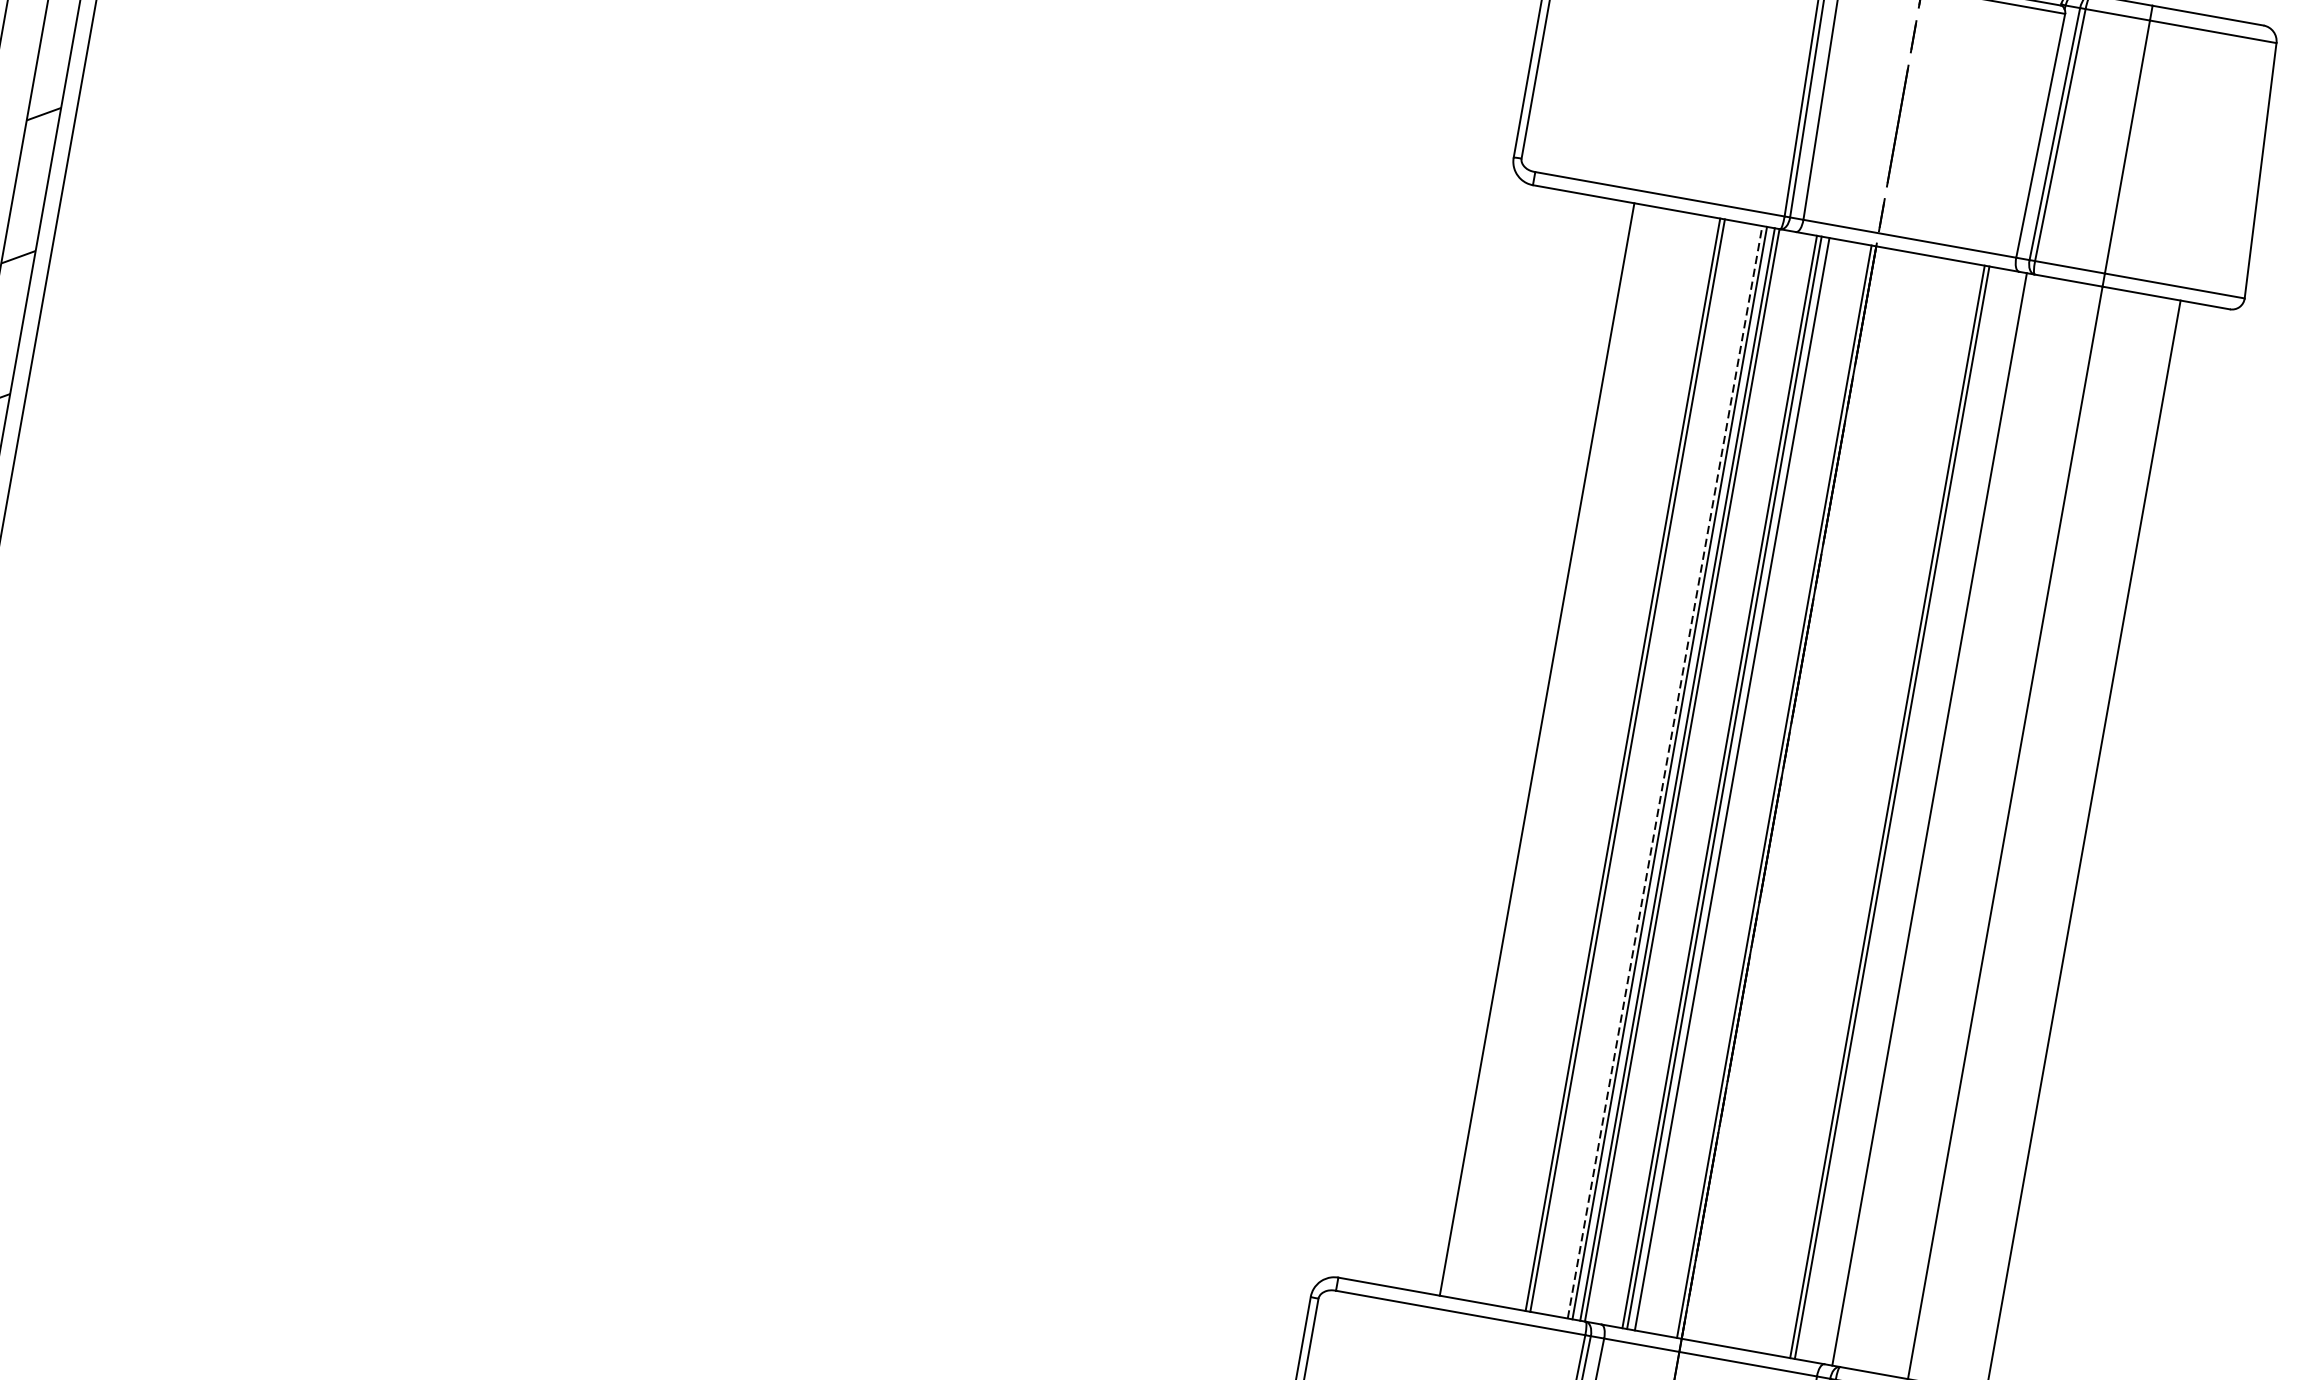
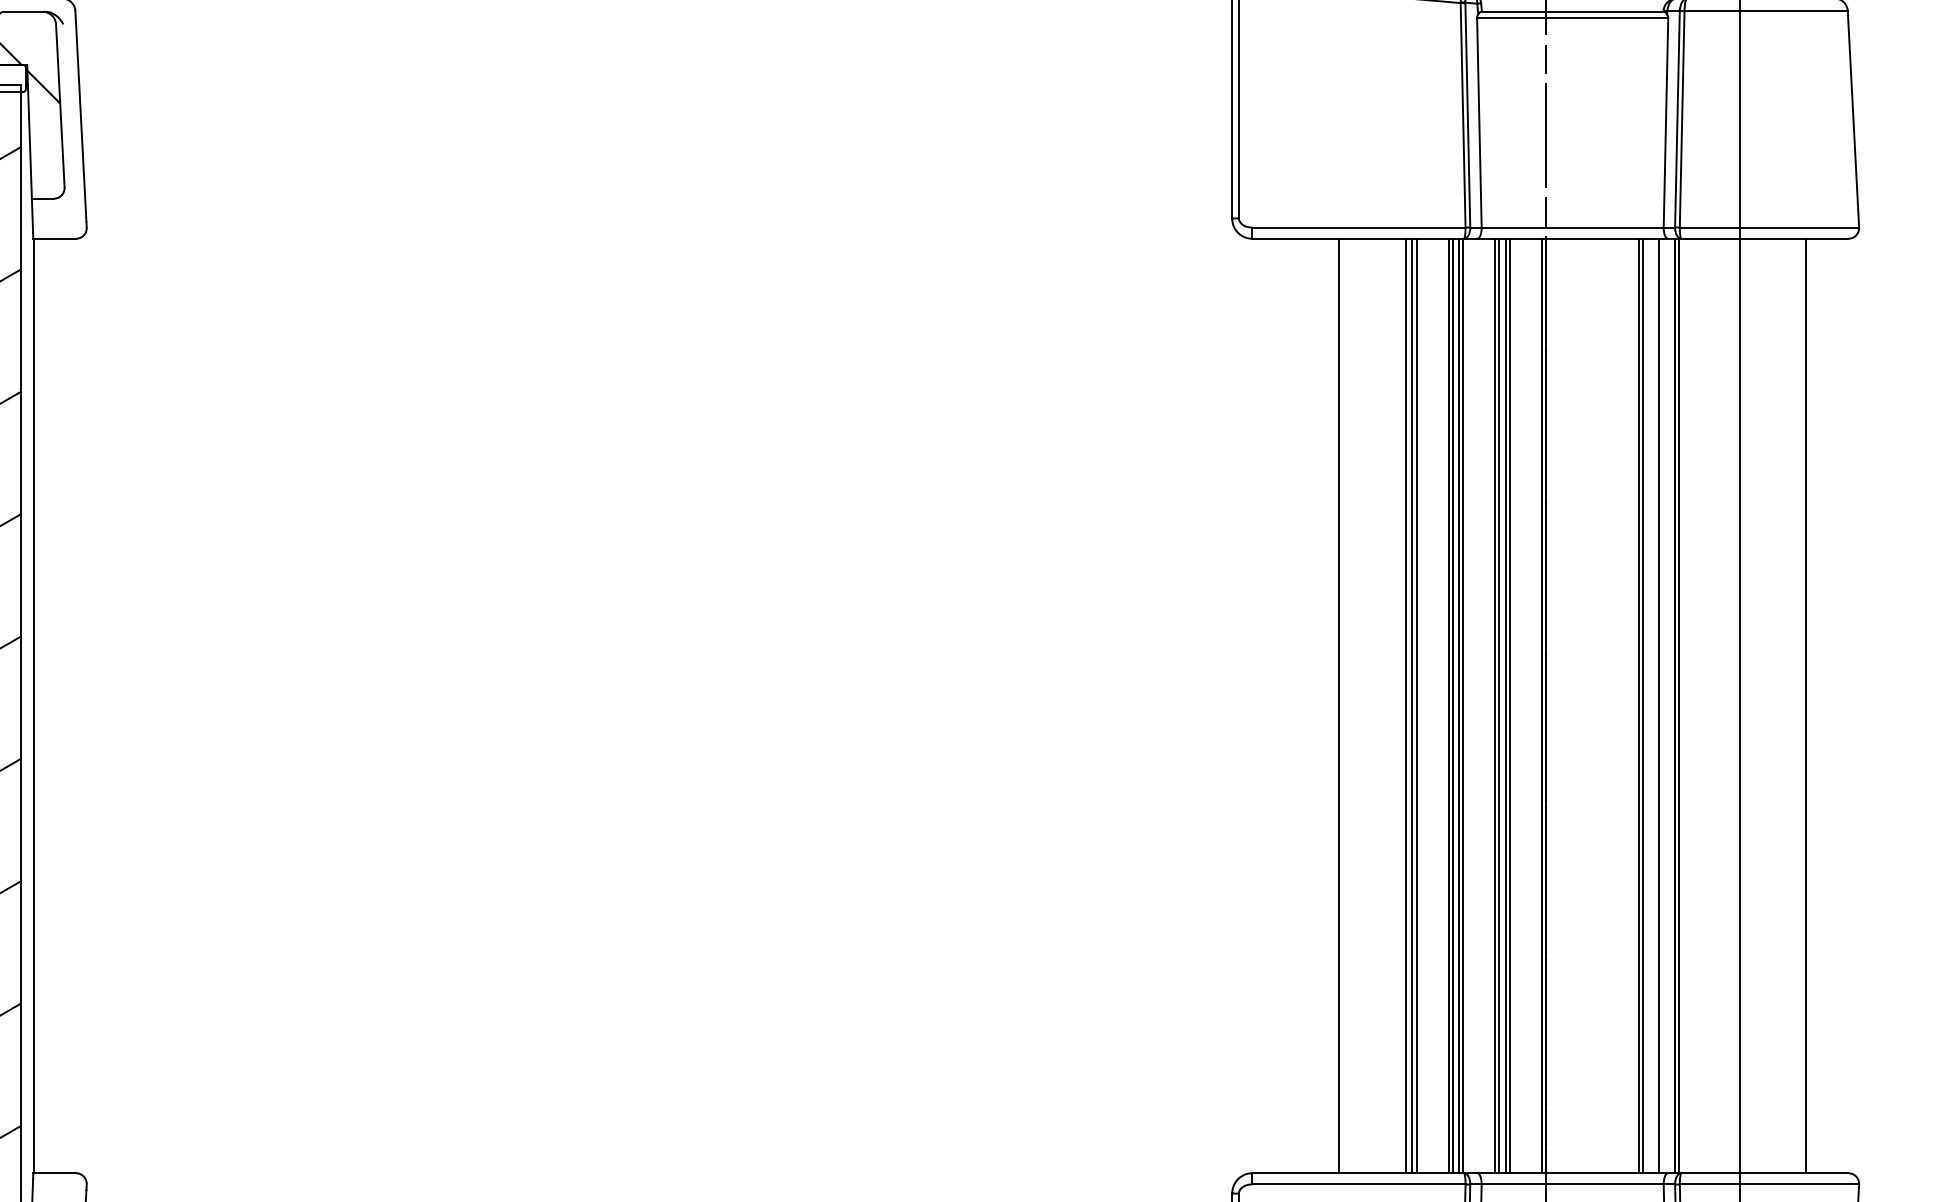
line: (1614, 762) -> (1405, 705), added
line: (1665, 771) -> (1448, 705), dashed -> solid
line: (1736, 784) -> (1509, 705), added
line: (1910, 815) -> (1658, 705), added
line: (1934, 819) -> (1678, 705), added

